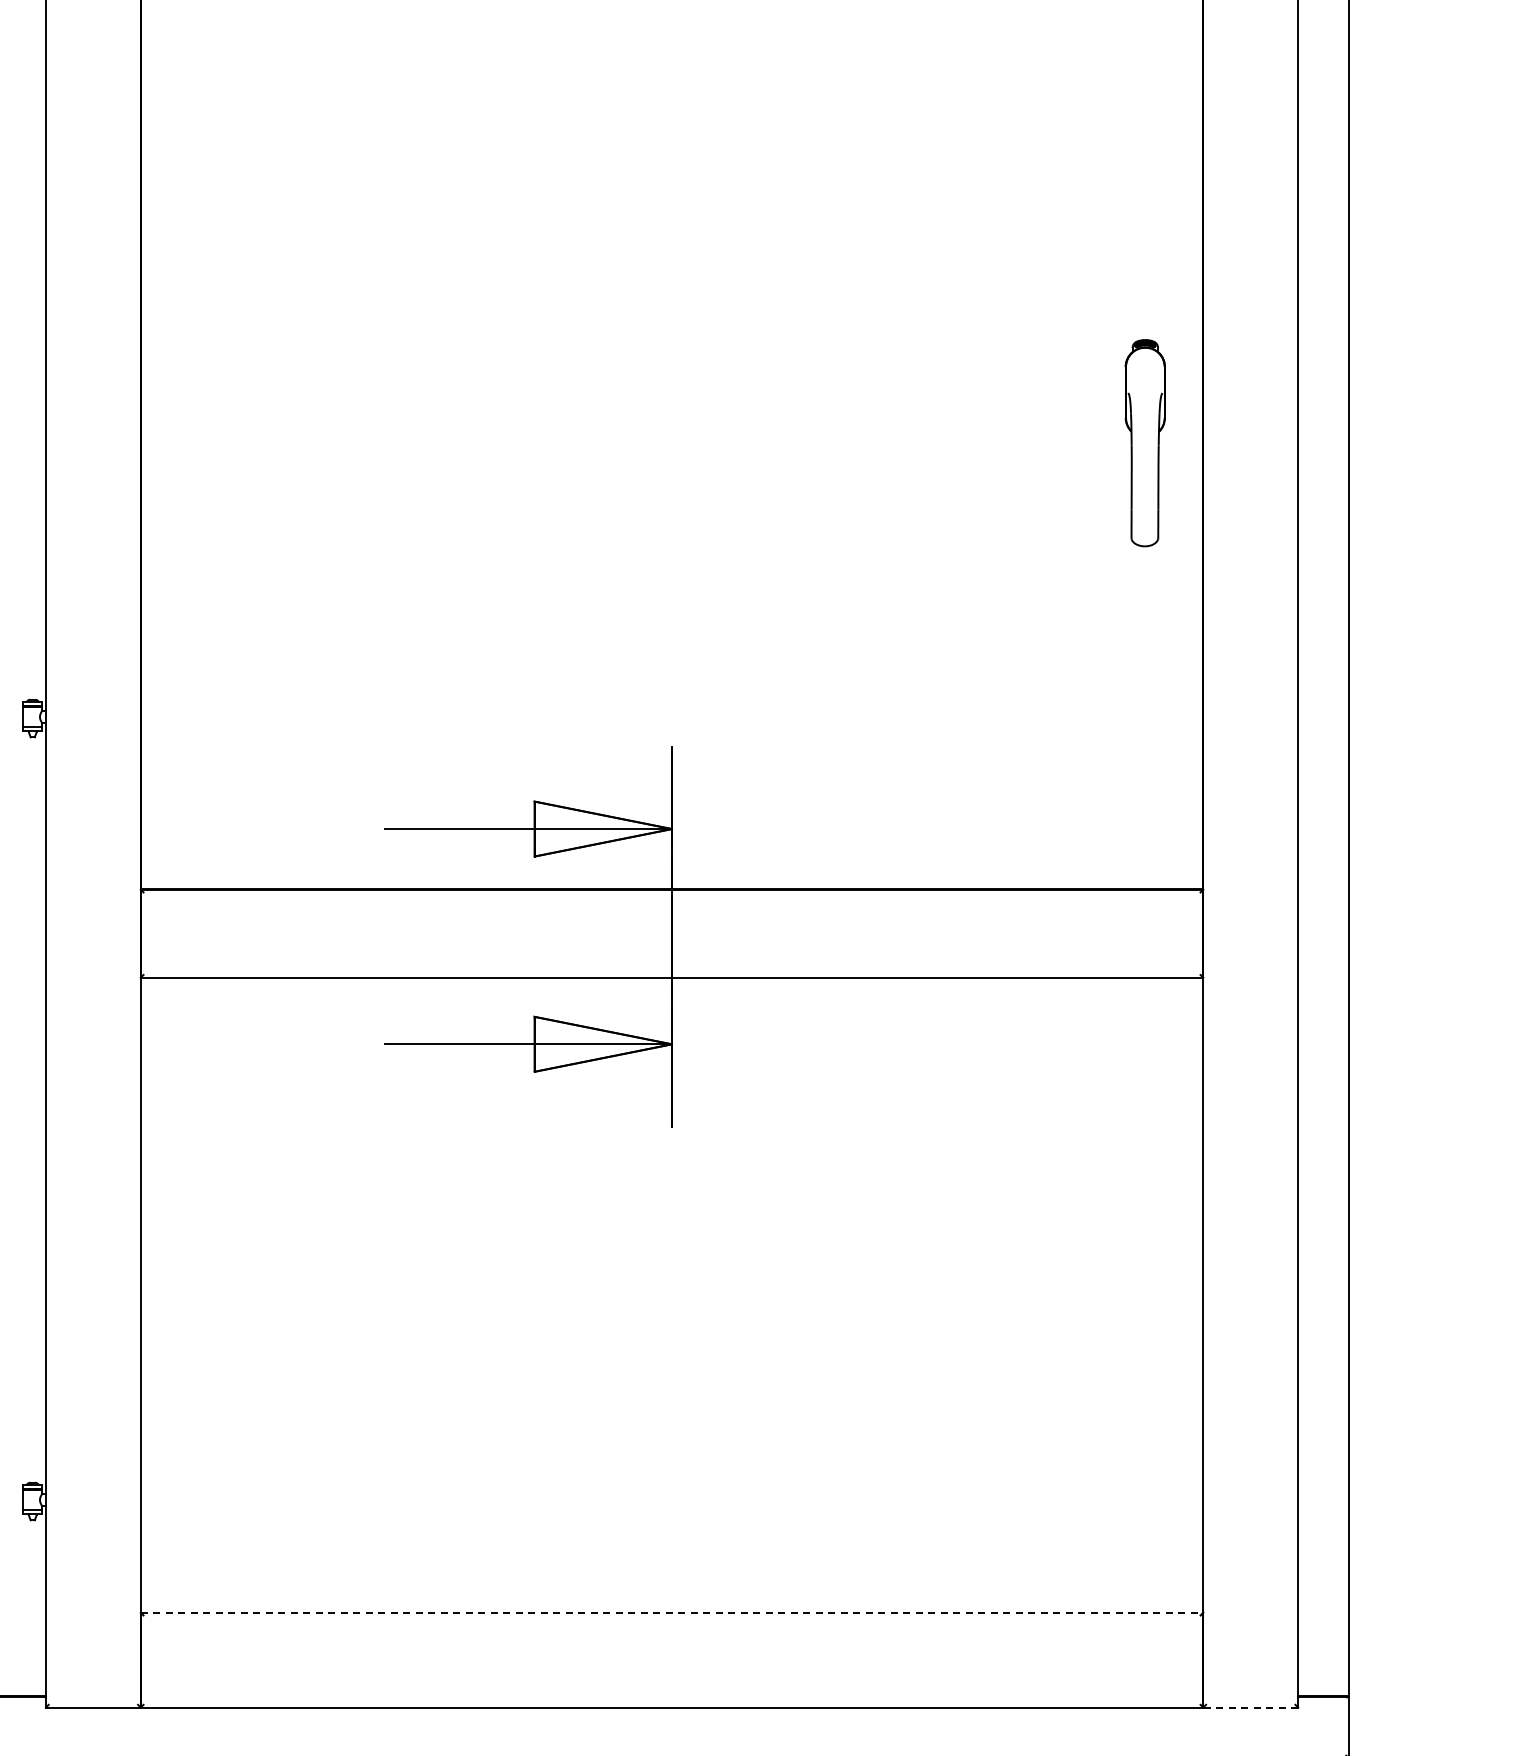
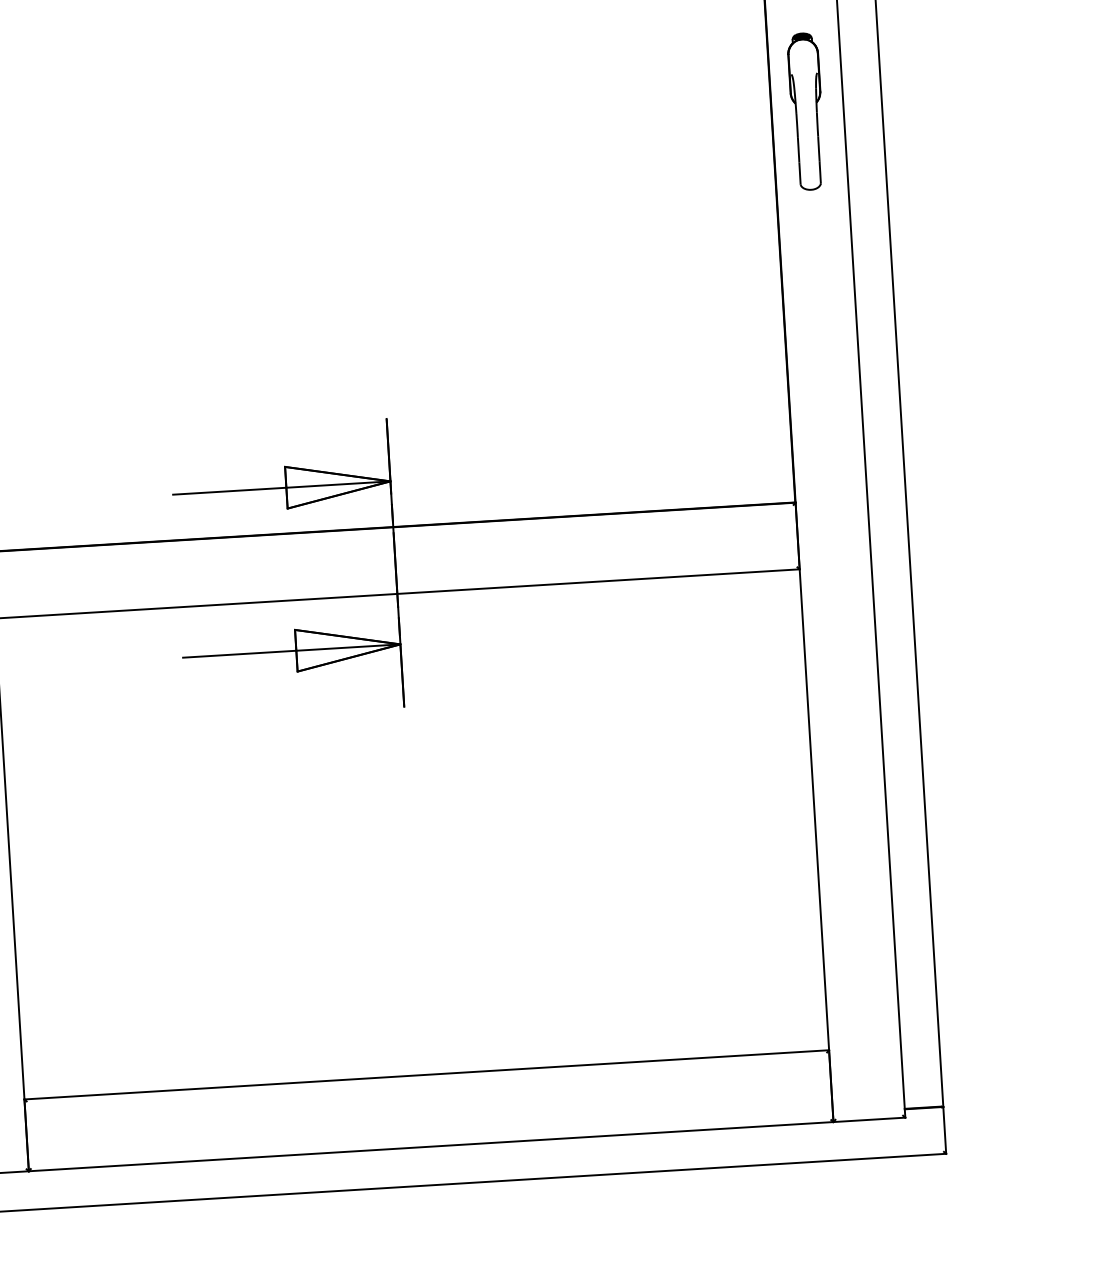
part: (1144, 443) -> (806, 111), moved
line: (672, 1612) -> (427, 1074), dashed -> solid
line: (1250, 1707) -> (869, 1119), dashed -> solid

